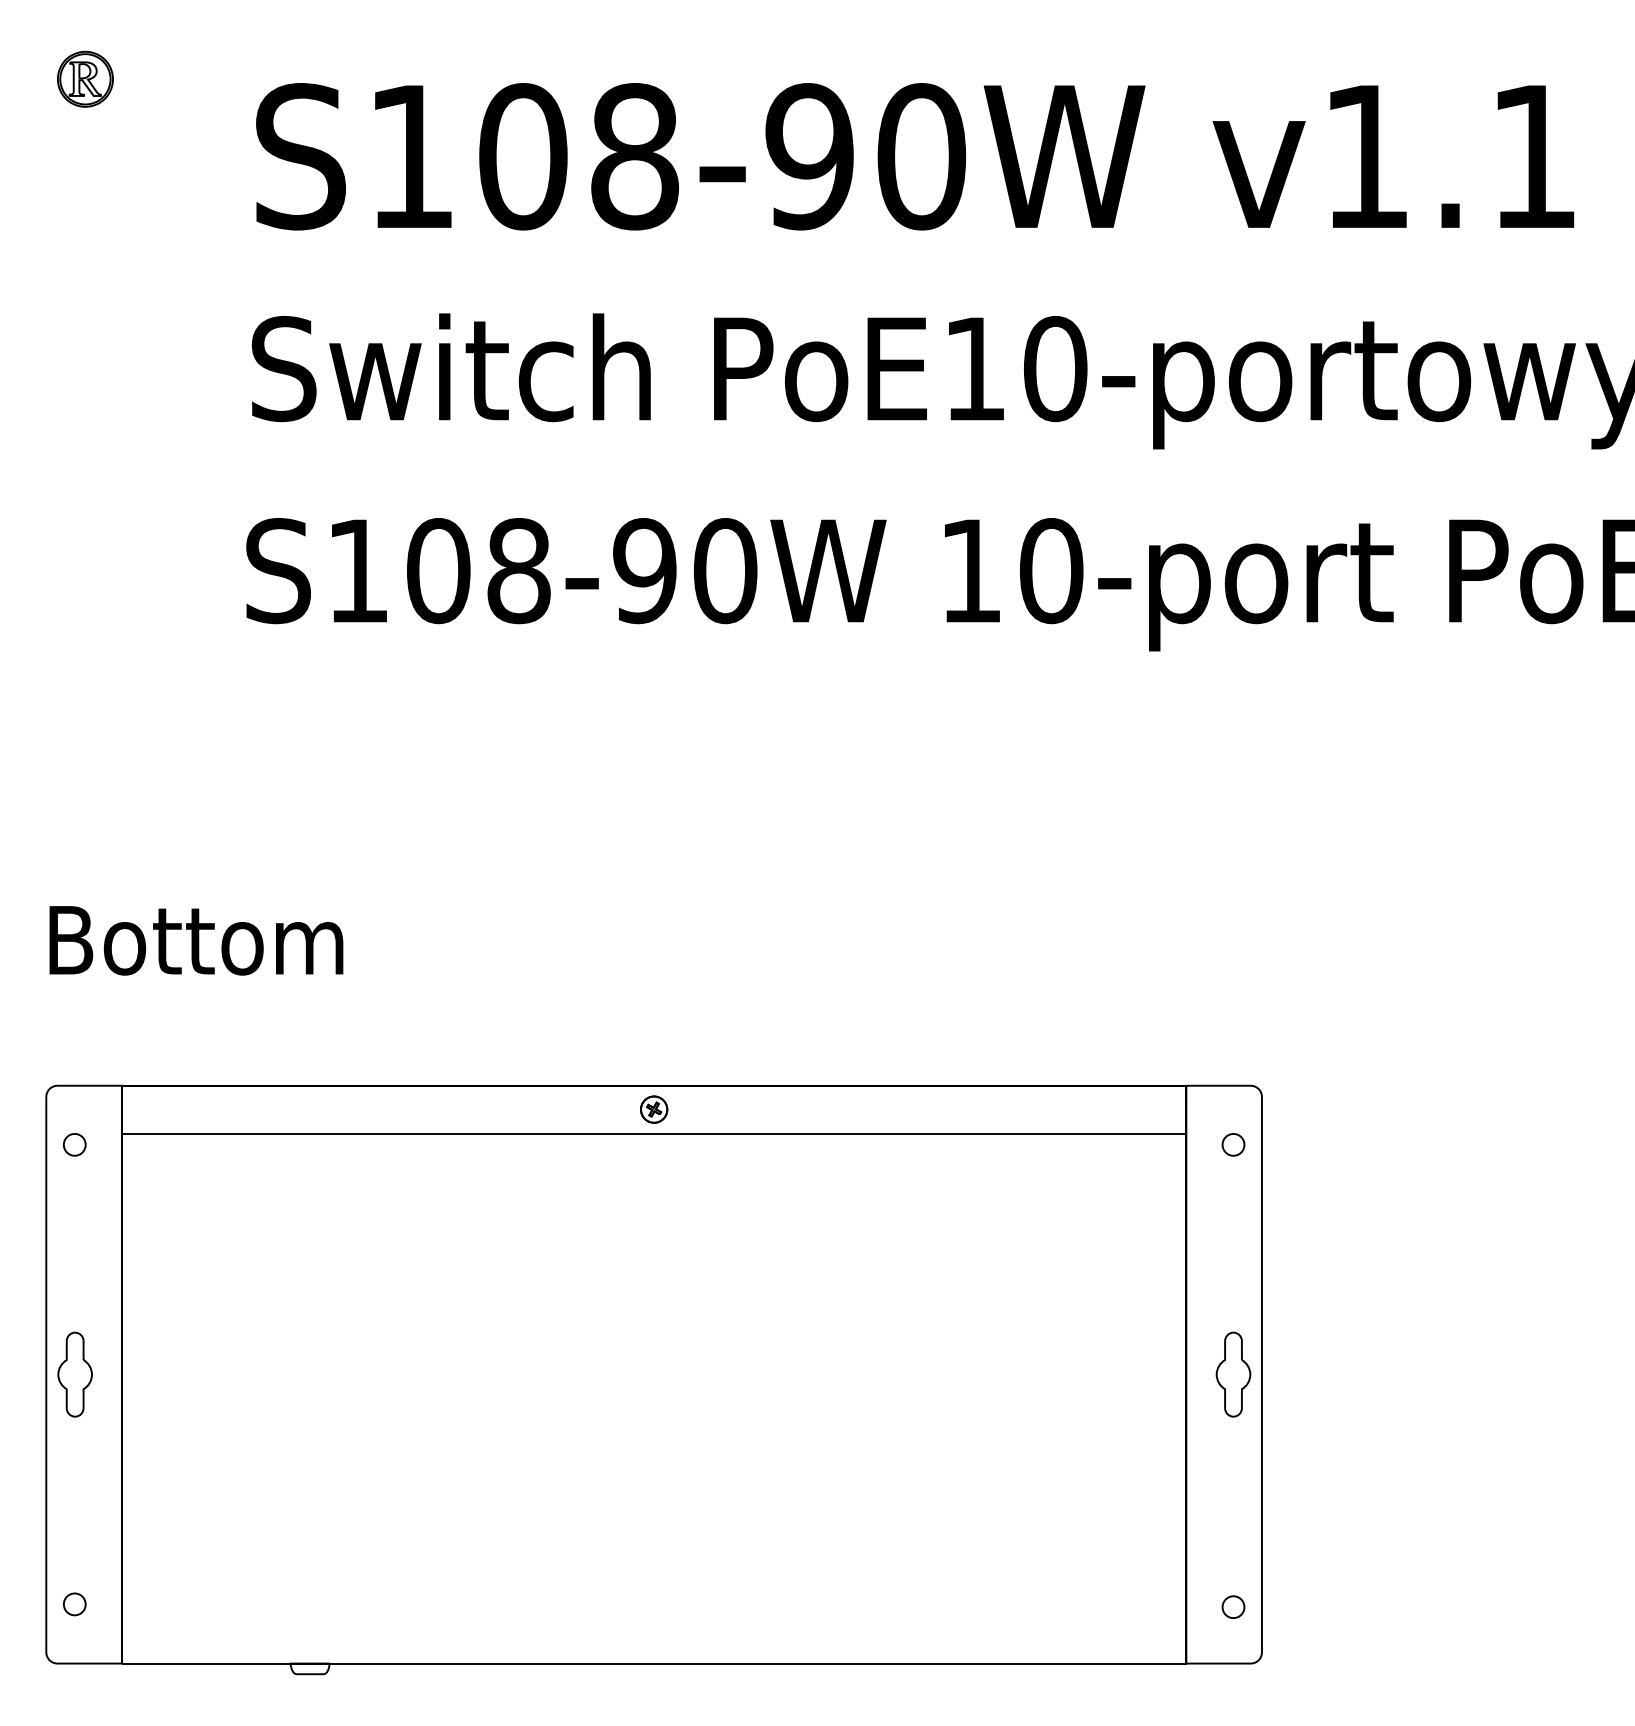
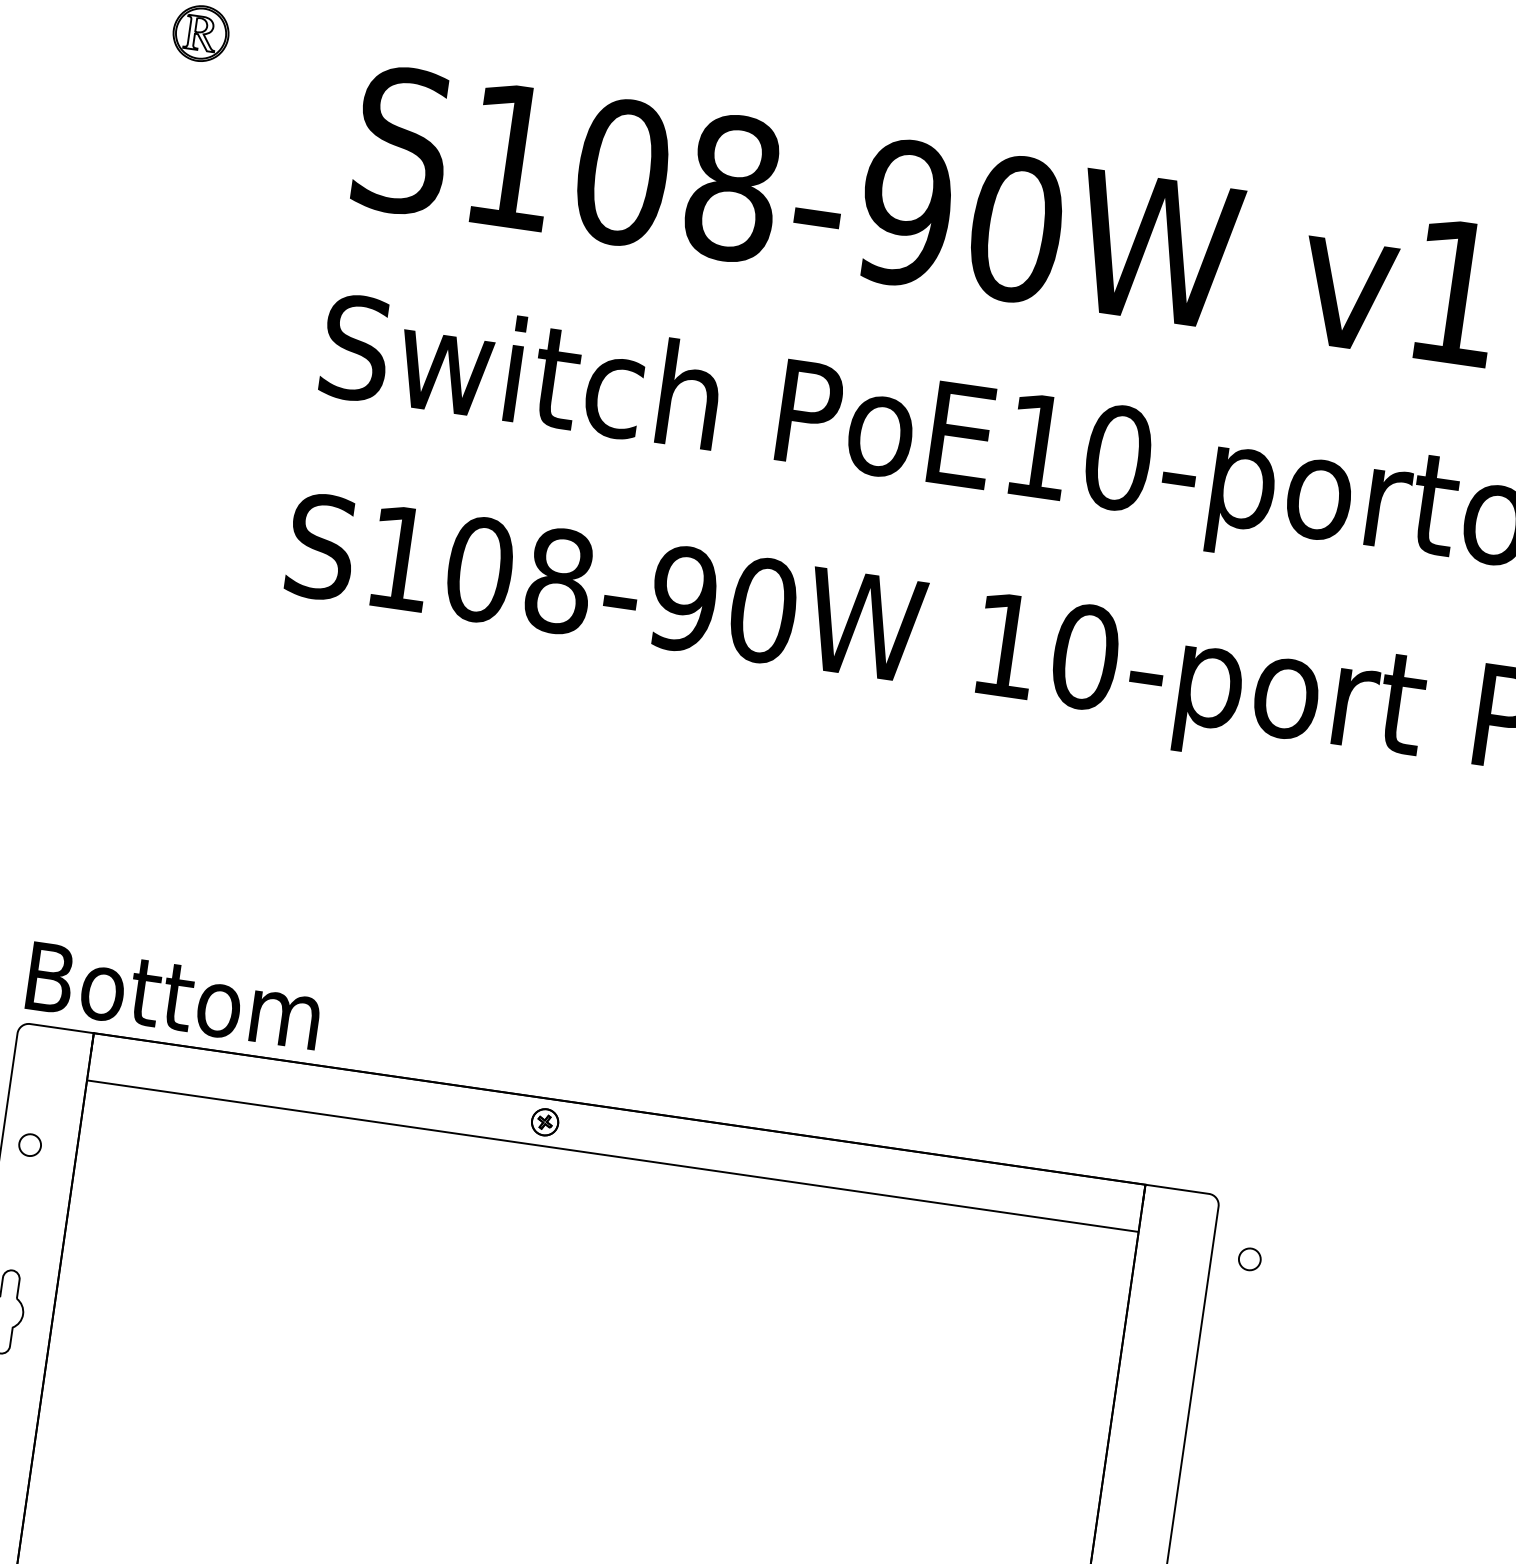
text: (196, 940) -> (174, 996), moved
part: (654, 1109) -> (545, 1122), moved
part: (74, 1144) -> (29, 1144), moved
part: (1233, 1144) -> (1249, 1259), moved
part: (1233, 1374) -> (1150, 1476), removed

